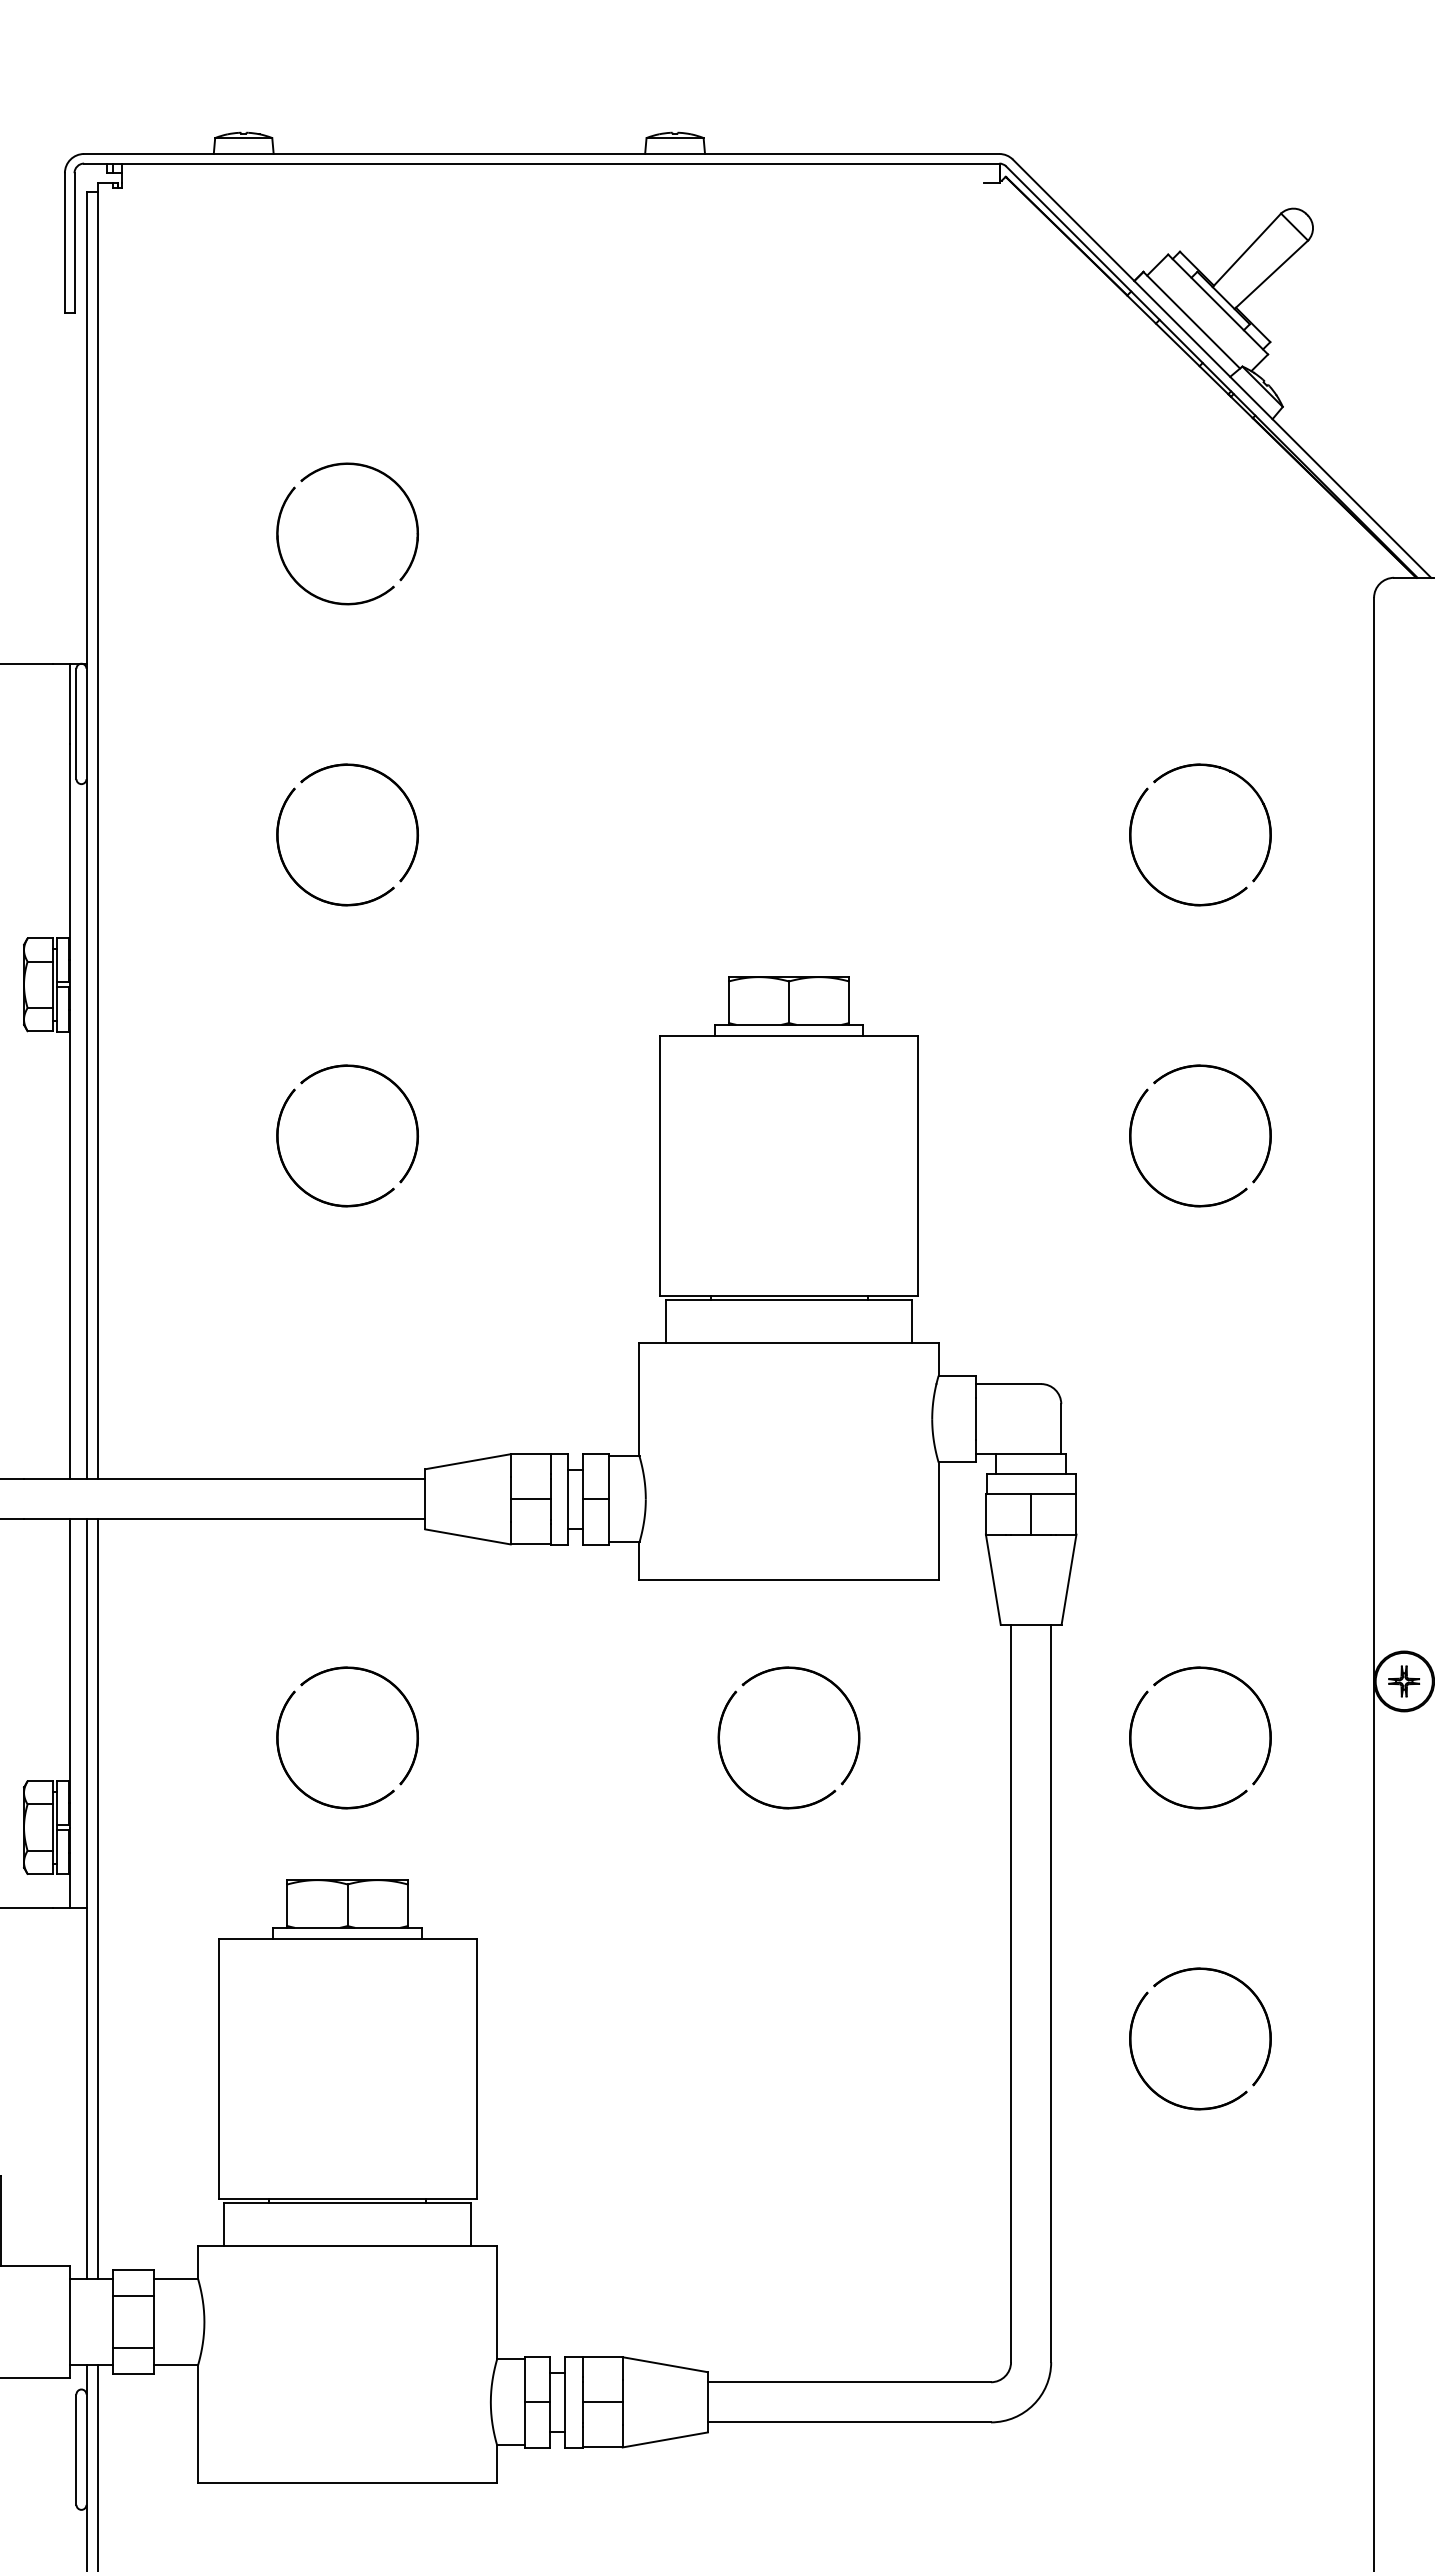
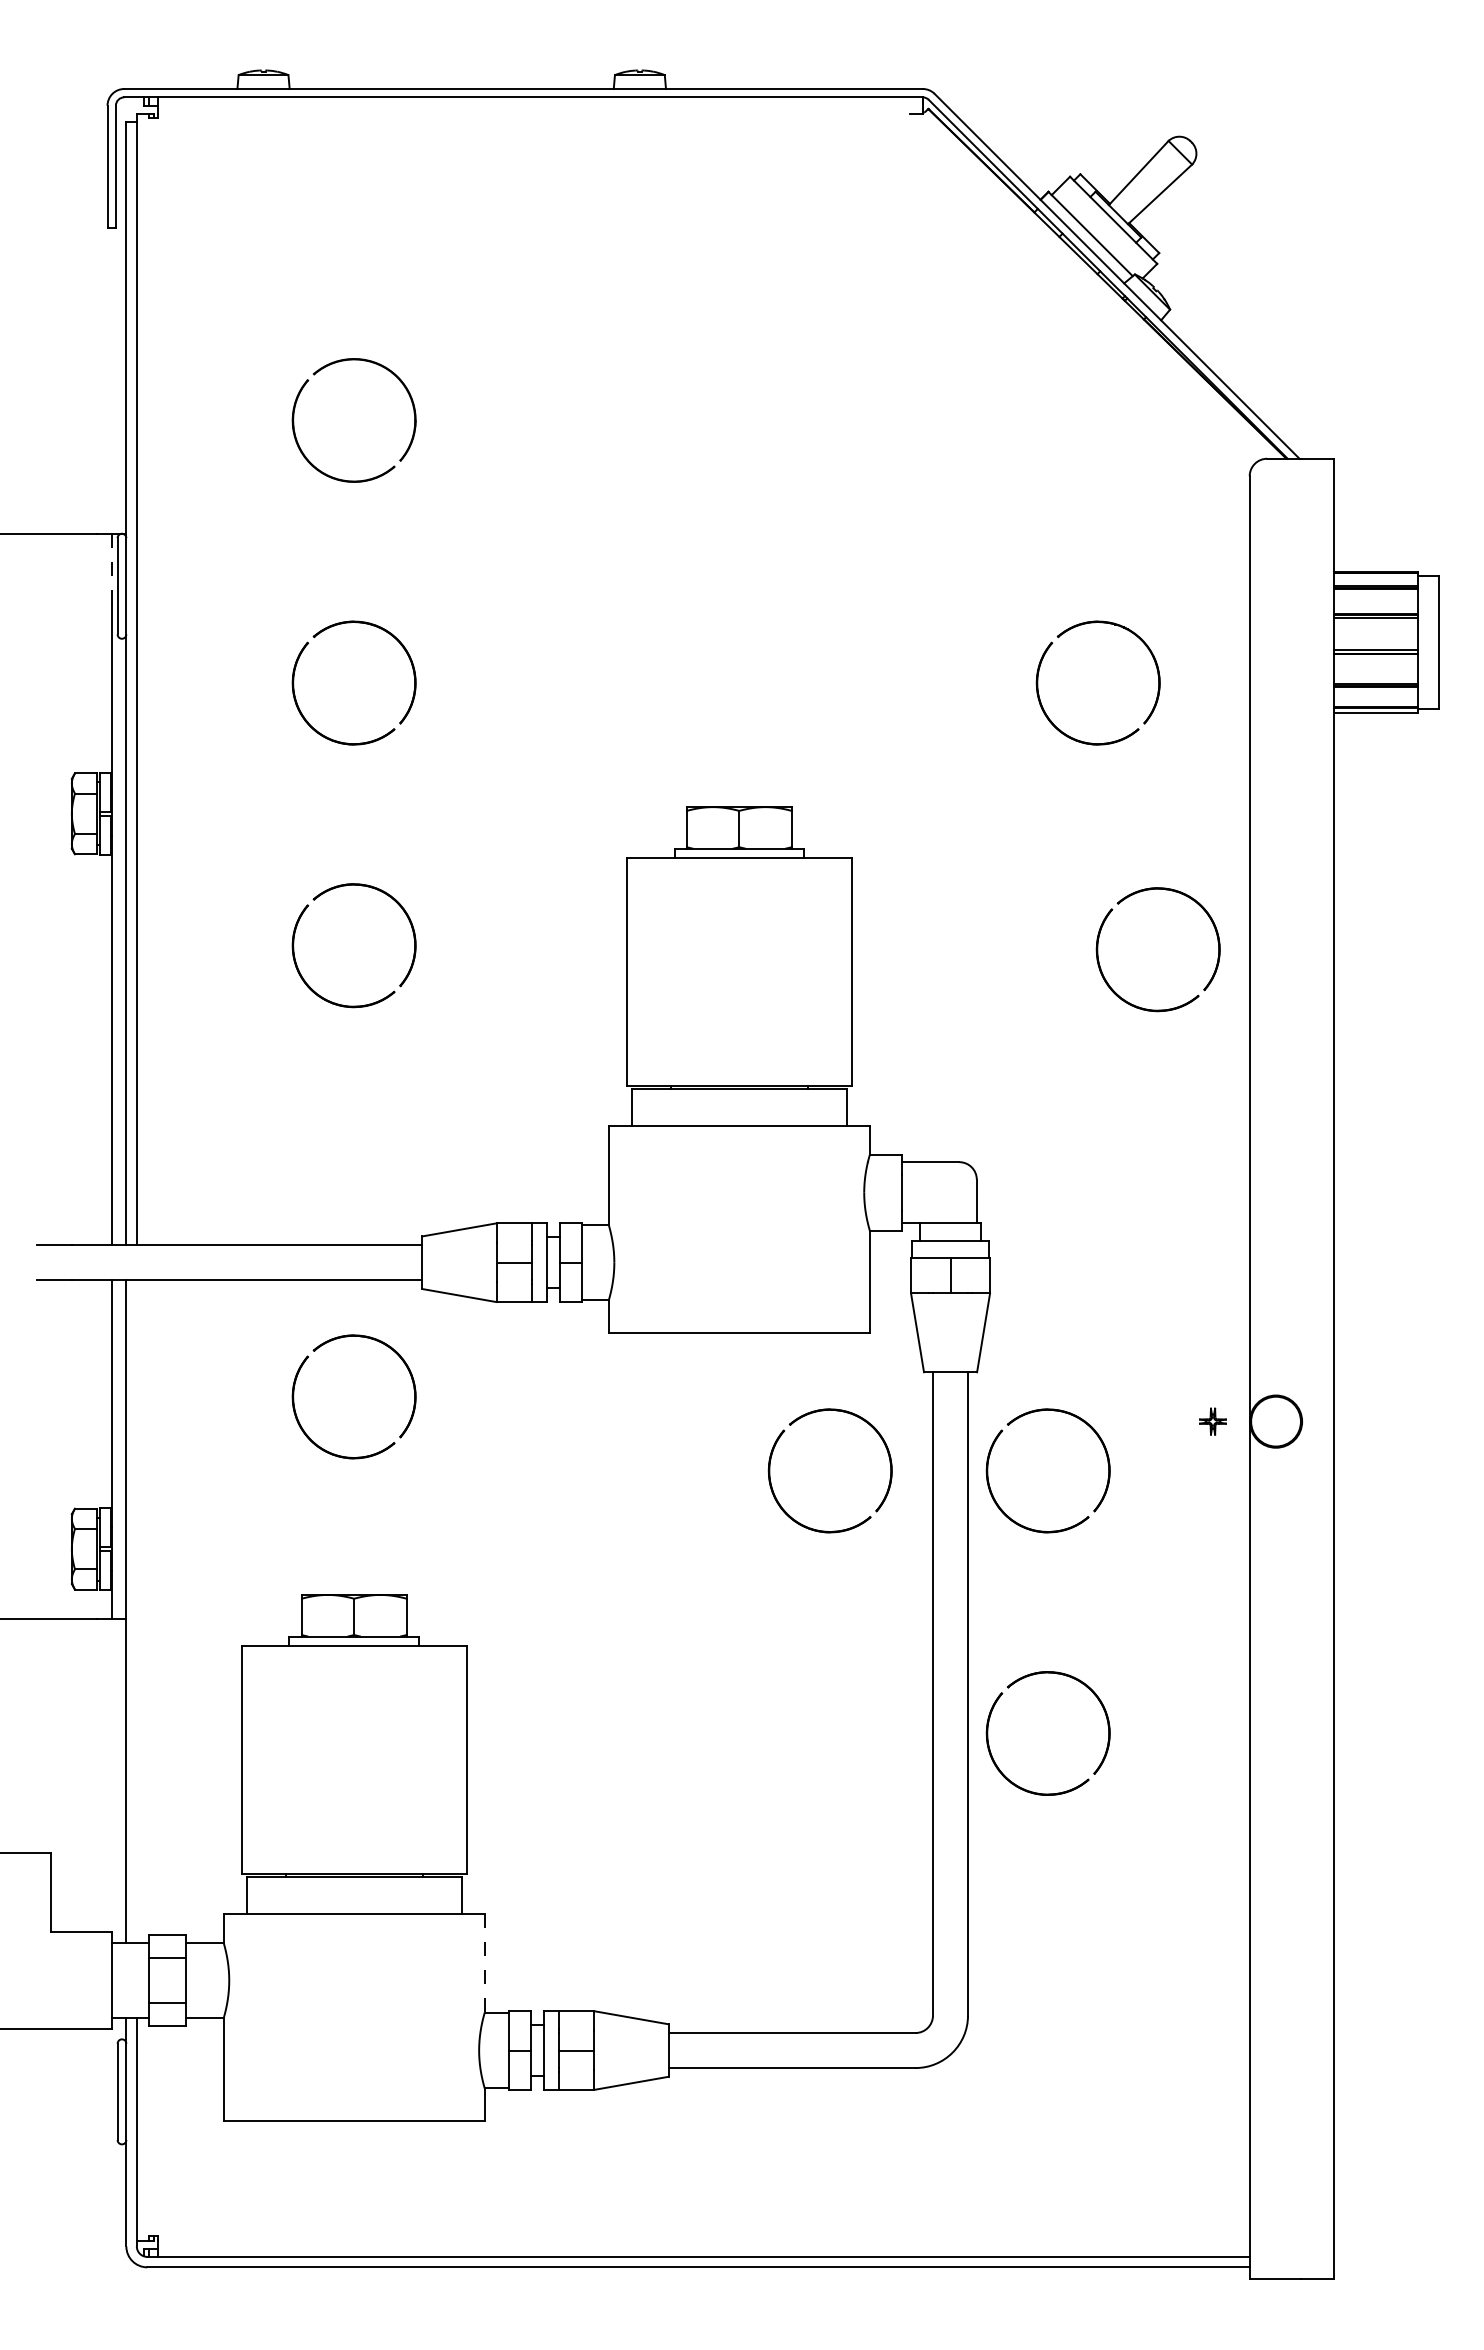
line: (69, 703) -> (111, 568), solid -> dashed
part: (1134, 1118) -> (1100, 934), moved
part: (1403, 1681) -> (1212, 1421), moved
part: (303, 1685) -> (315, 1351), moved
part: (733, 1698) -> (781, 1436), moved
part: (1144, 1698) -> (999, 1436), moved
line: (98, 1899) -> (136, 1611), removed
part: (1131, 2038) -> (988, 1733), moved
line: (496, 2302) -> (484, 1963), solid -> dashed

